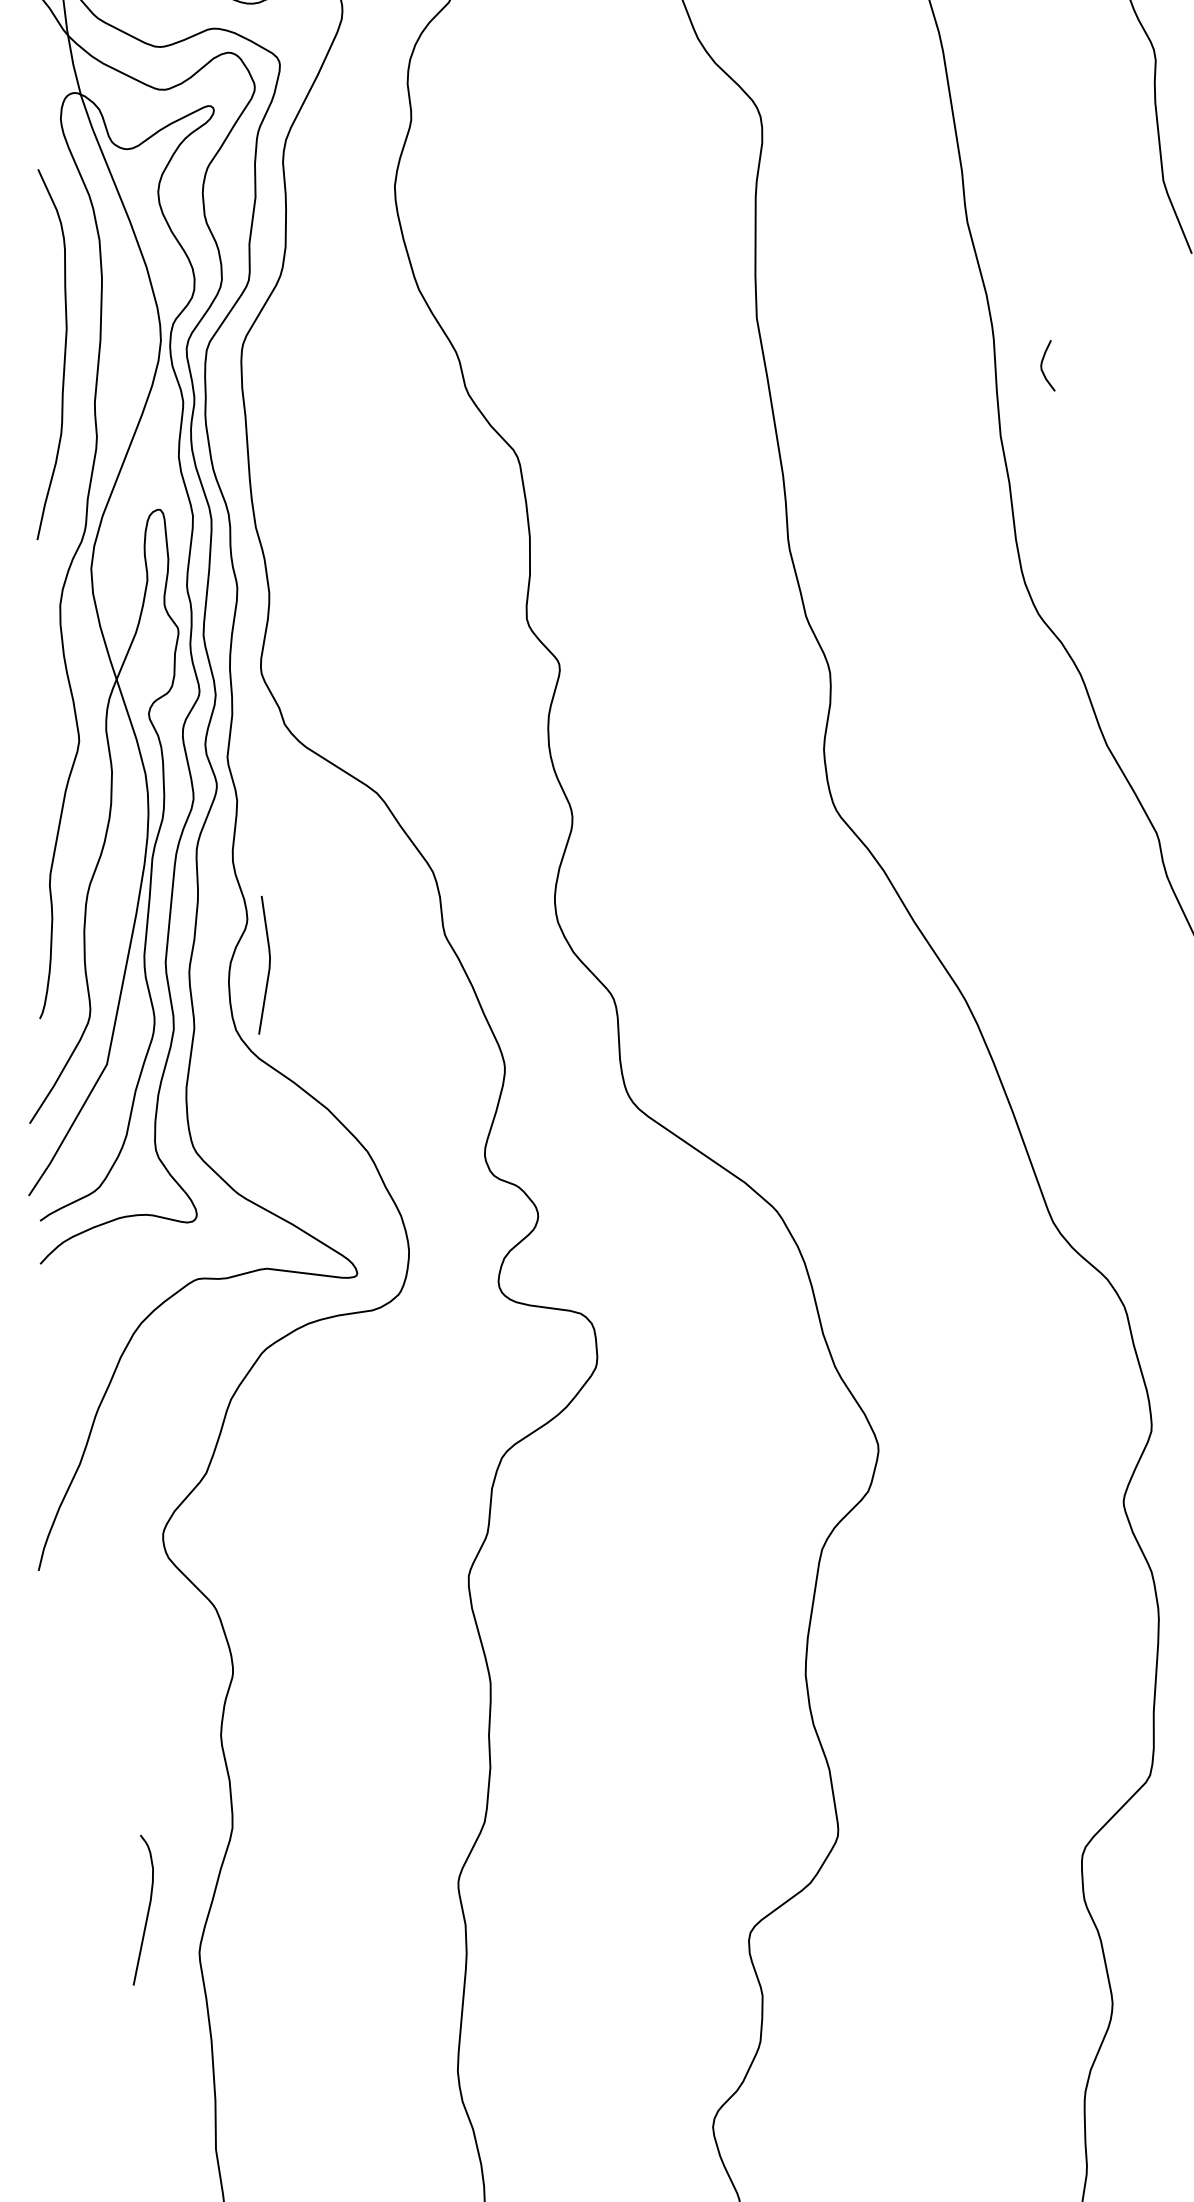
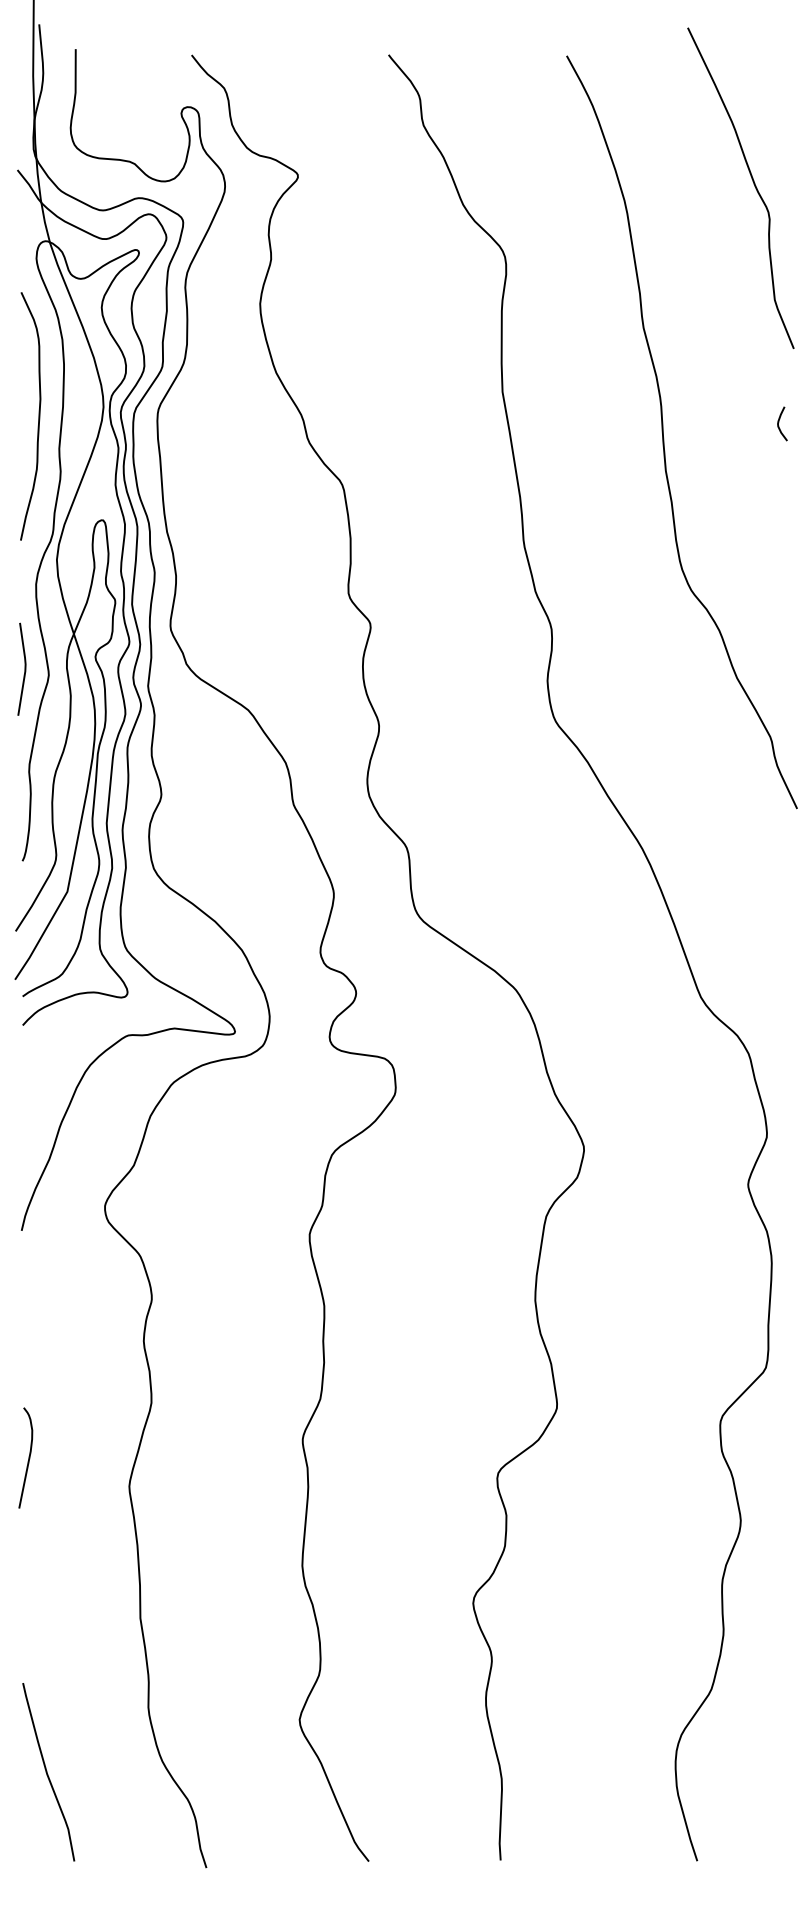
curve: (1043, 363) -> (779, 422), moved
line: (268, 964) -> (24, 668), moved
curve: (147, 1909) -> (28, 1457), moved

